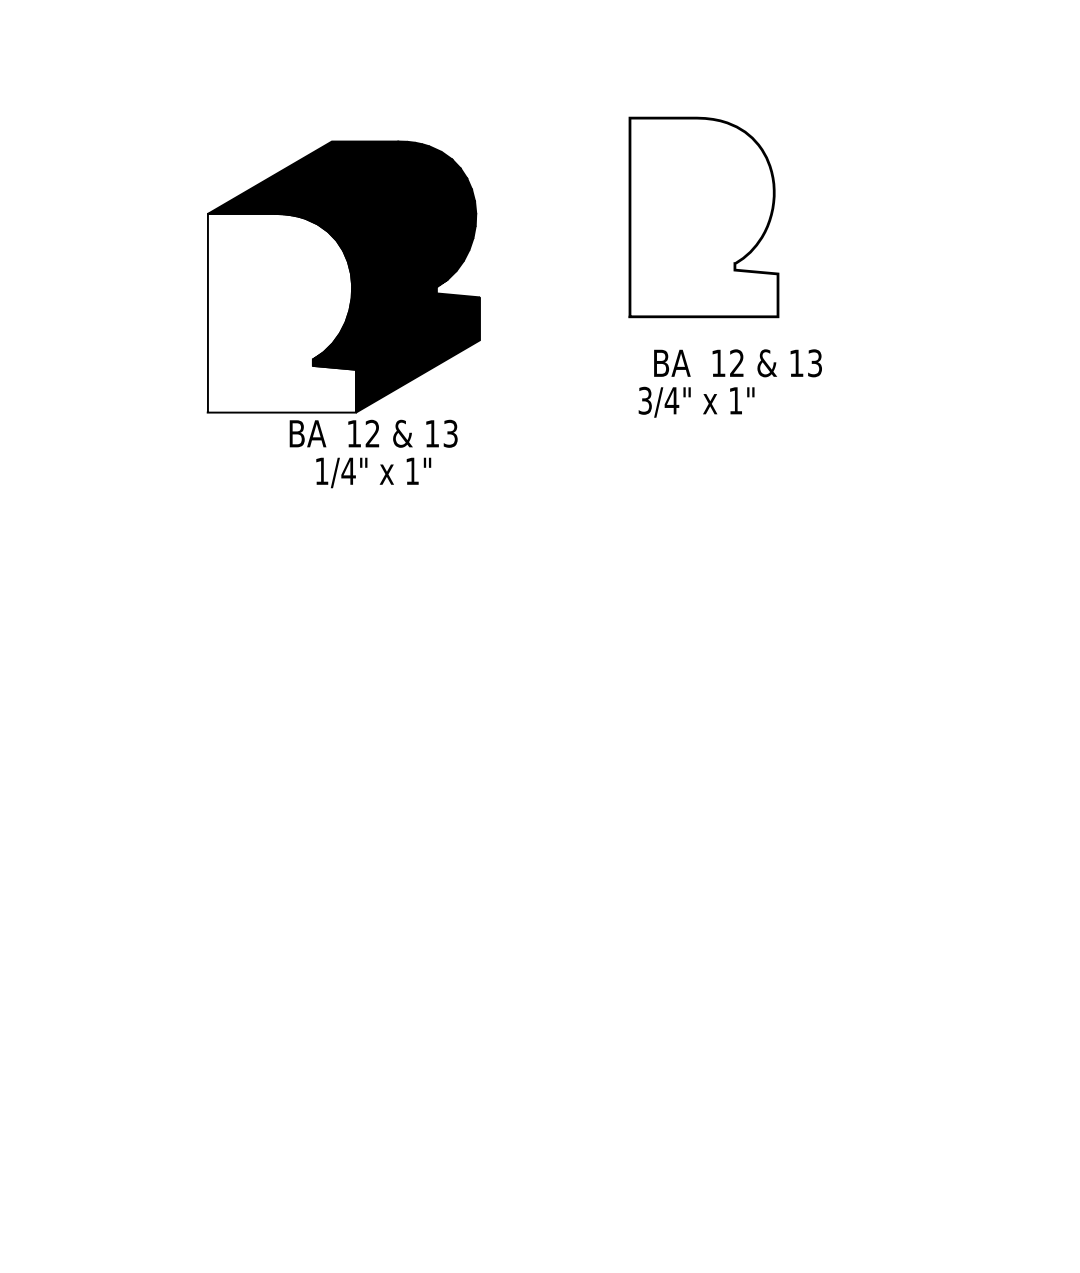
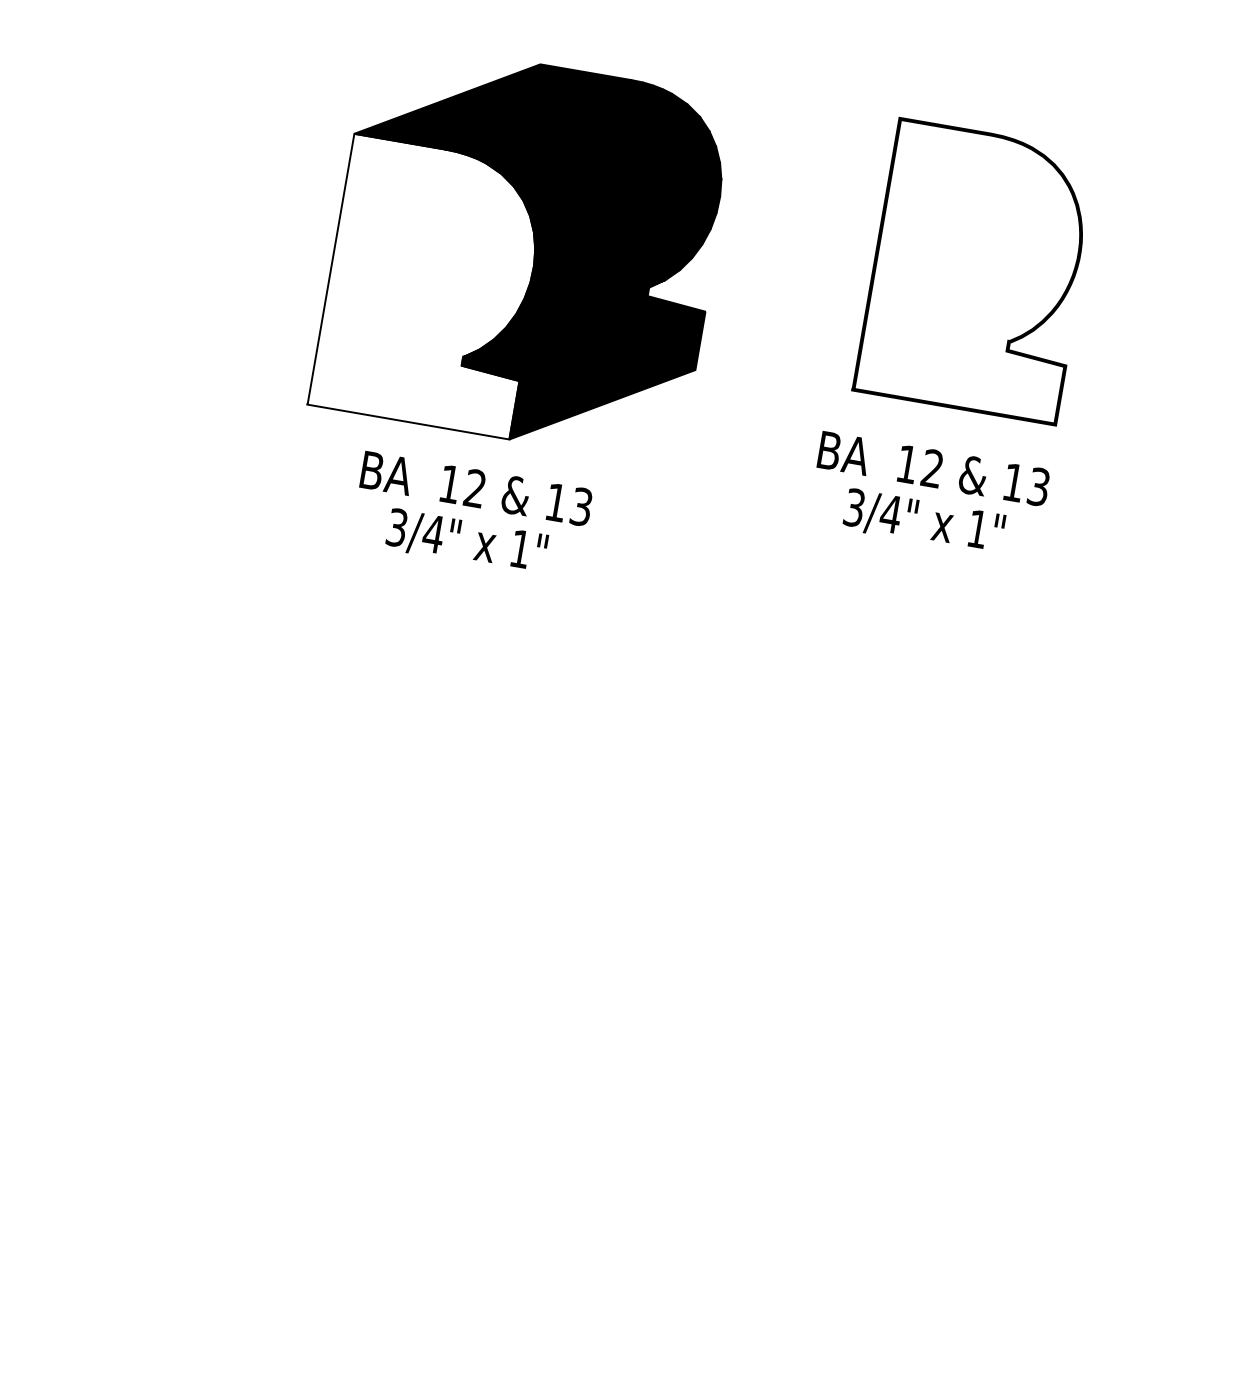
part: (343, 276) -> (524, 251), moved
text: (737, 363) -> (933, 469), moved
text: (321, 471) -> (396, 527), 1/4" -> 3/4"

